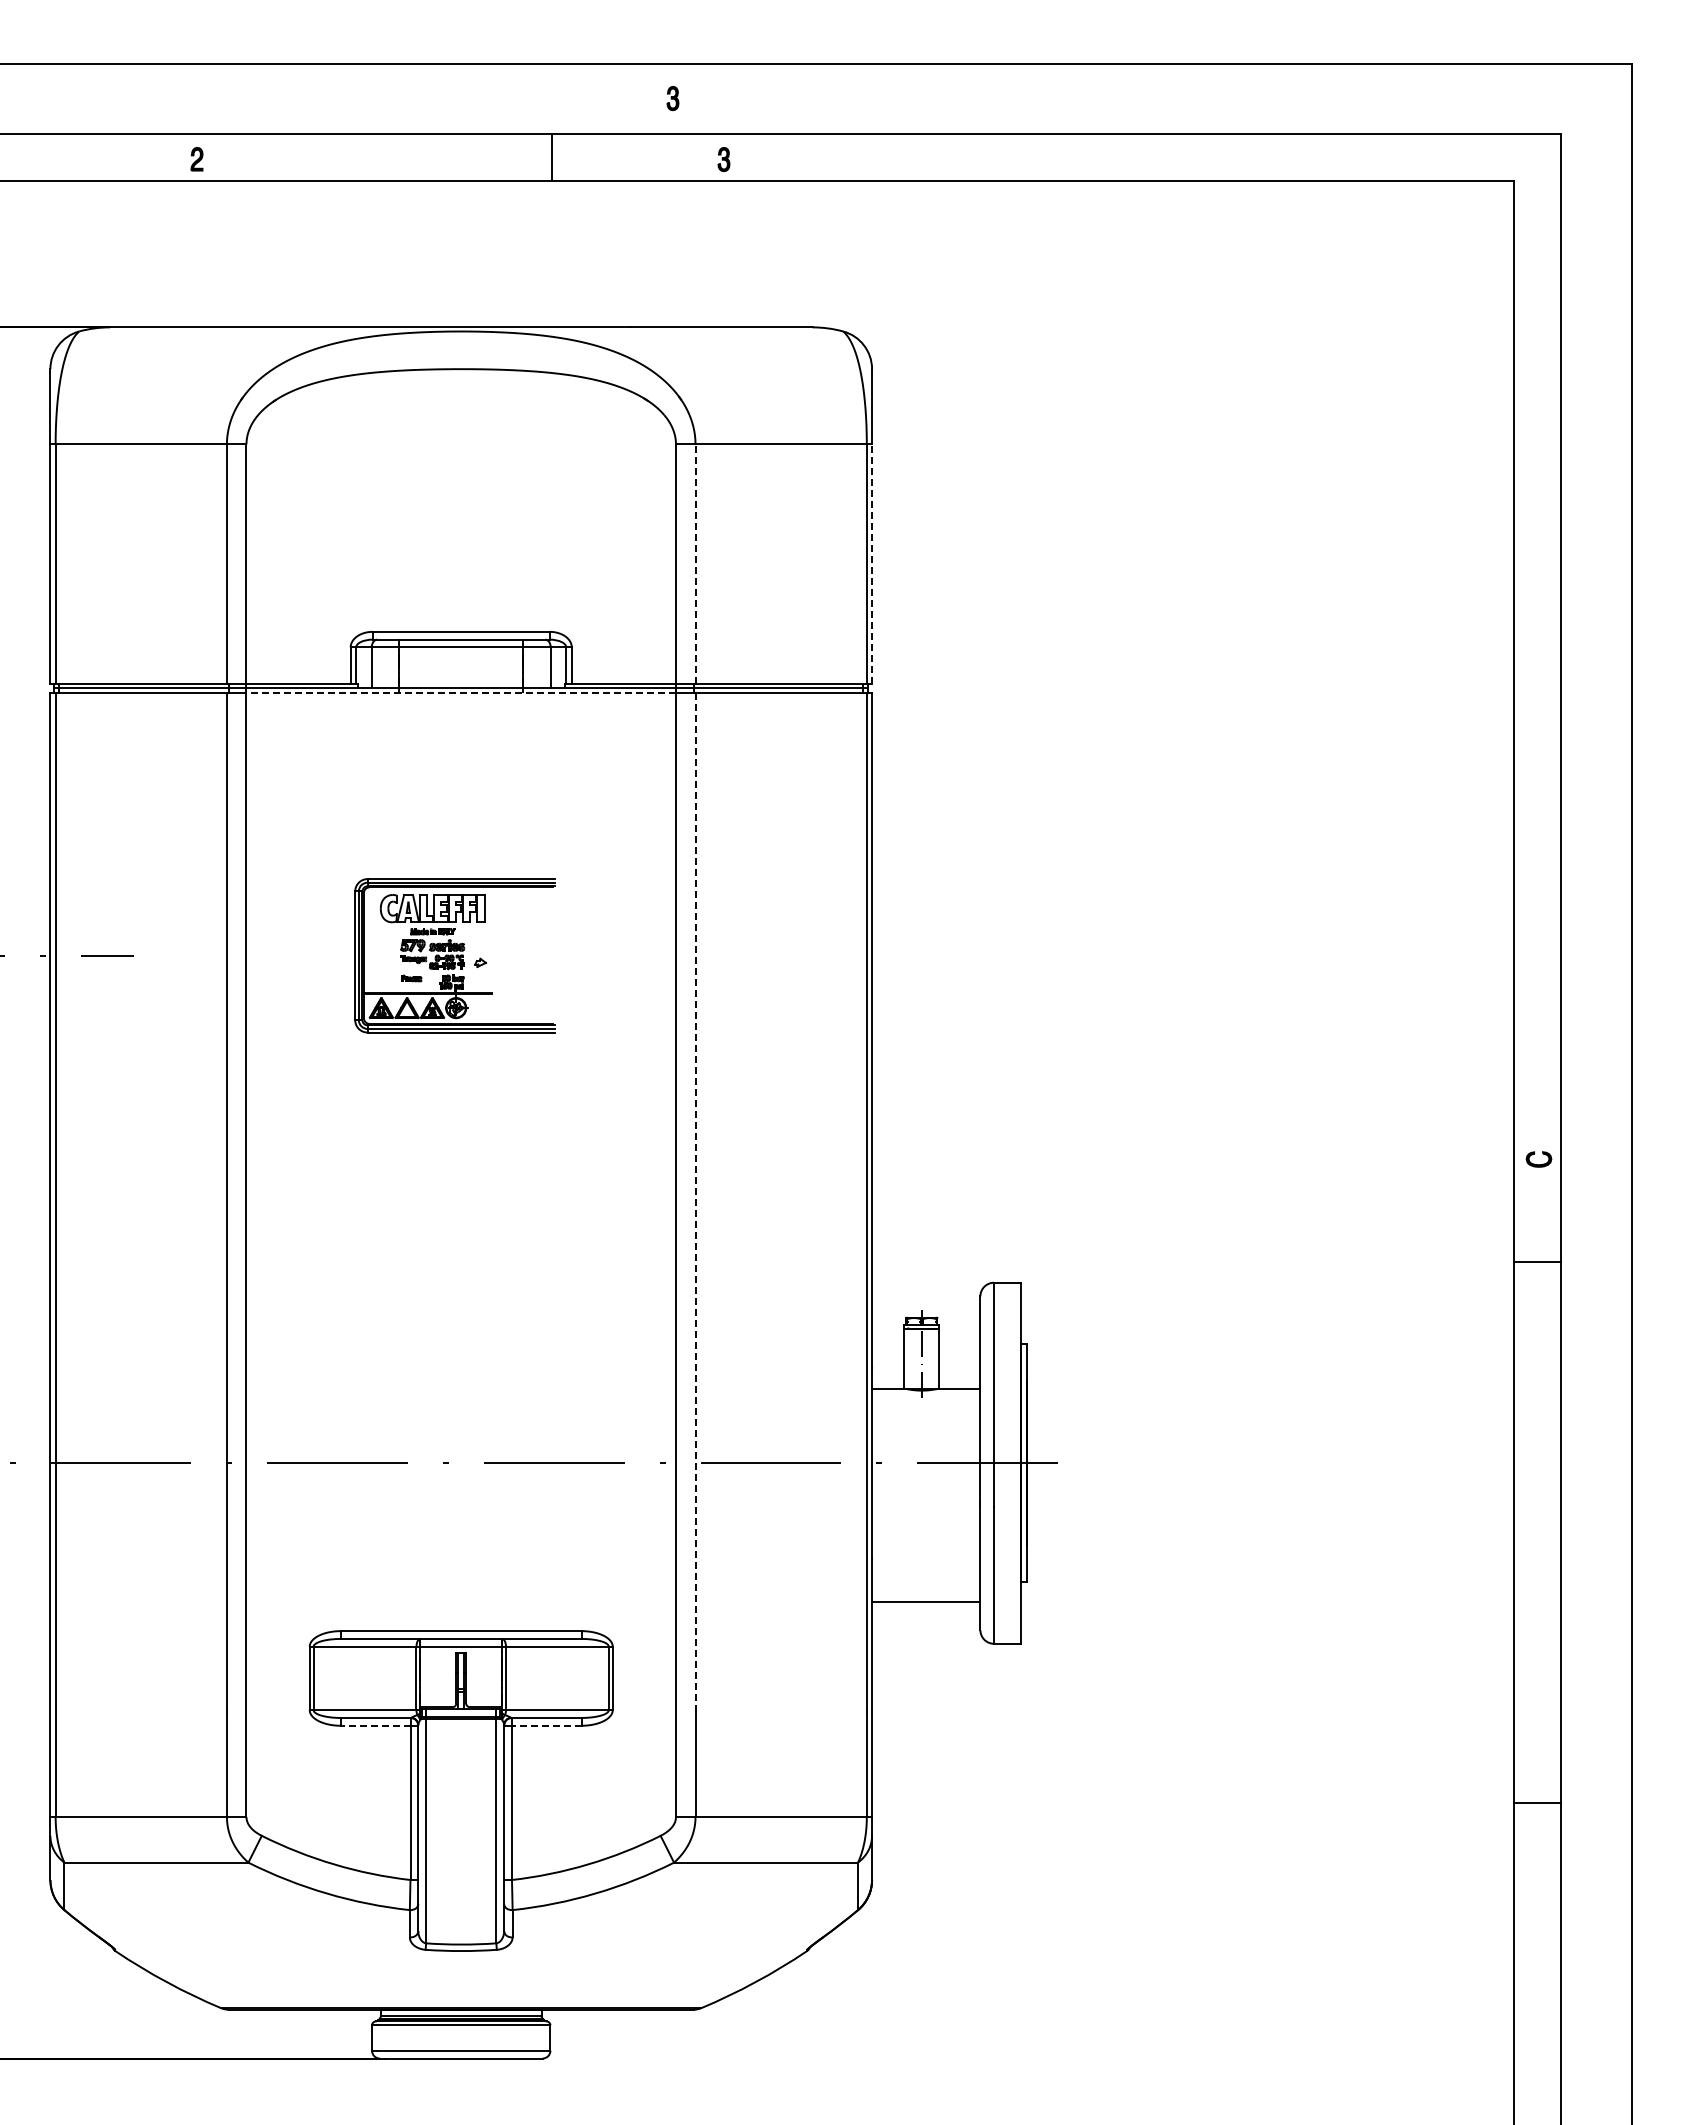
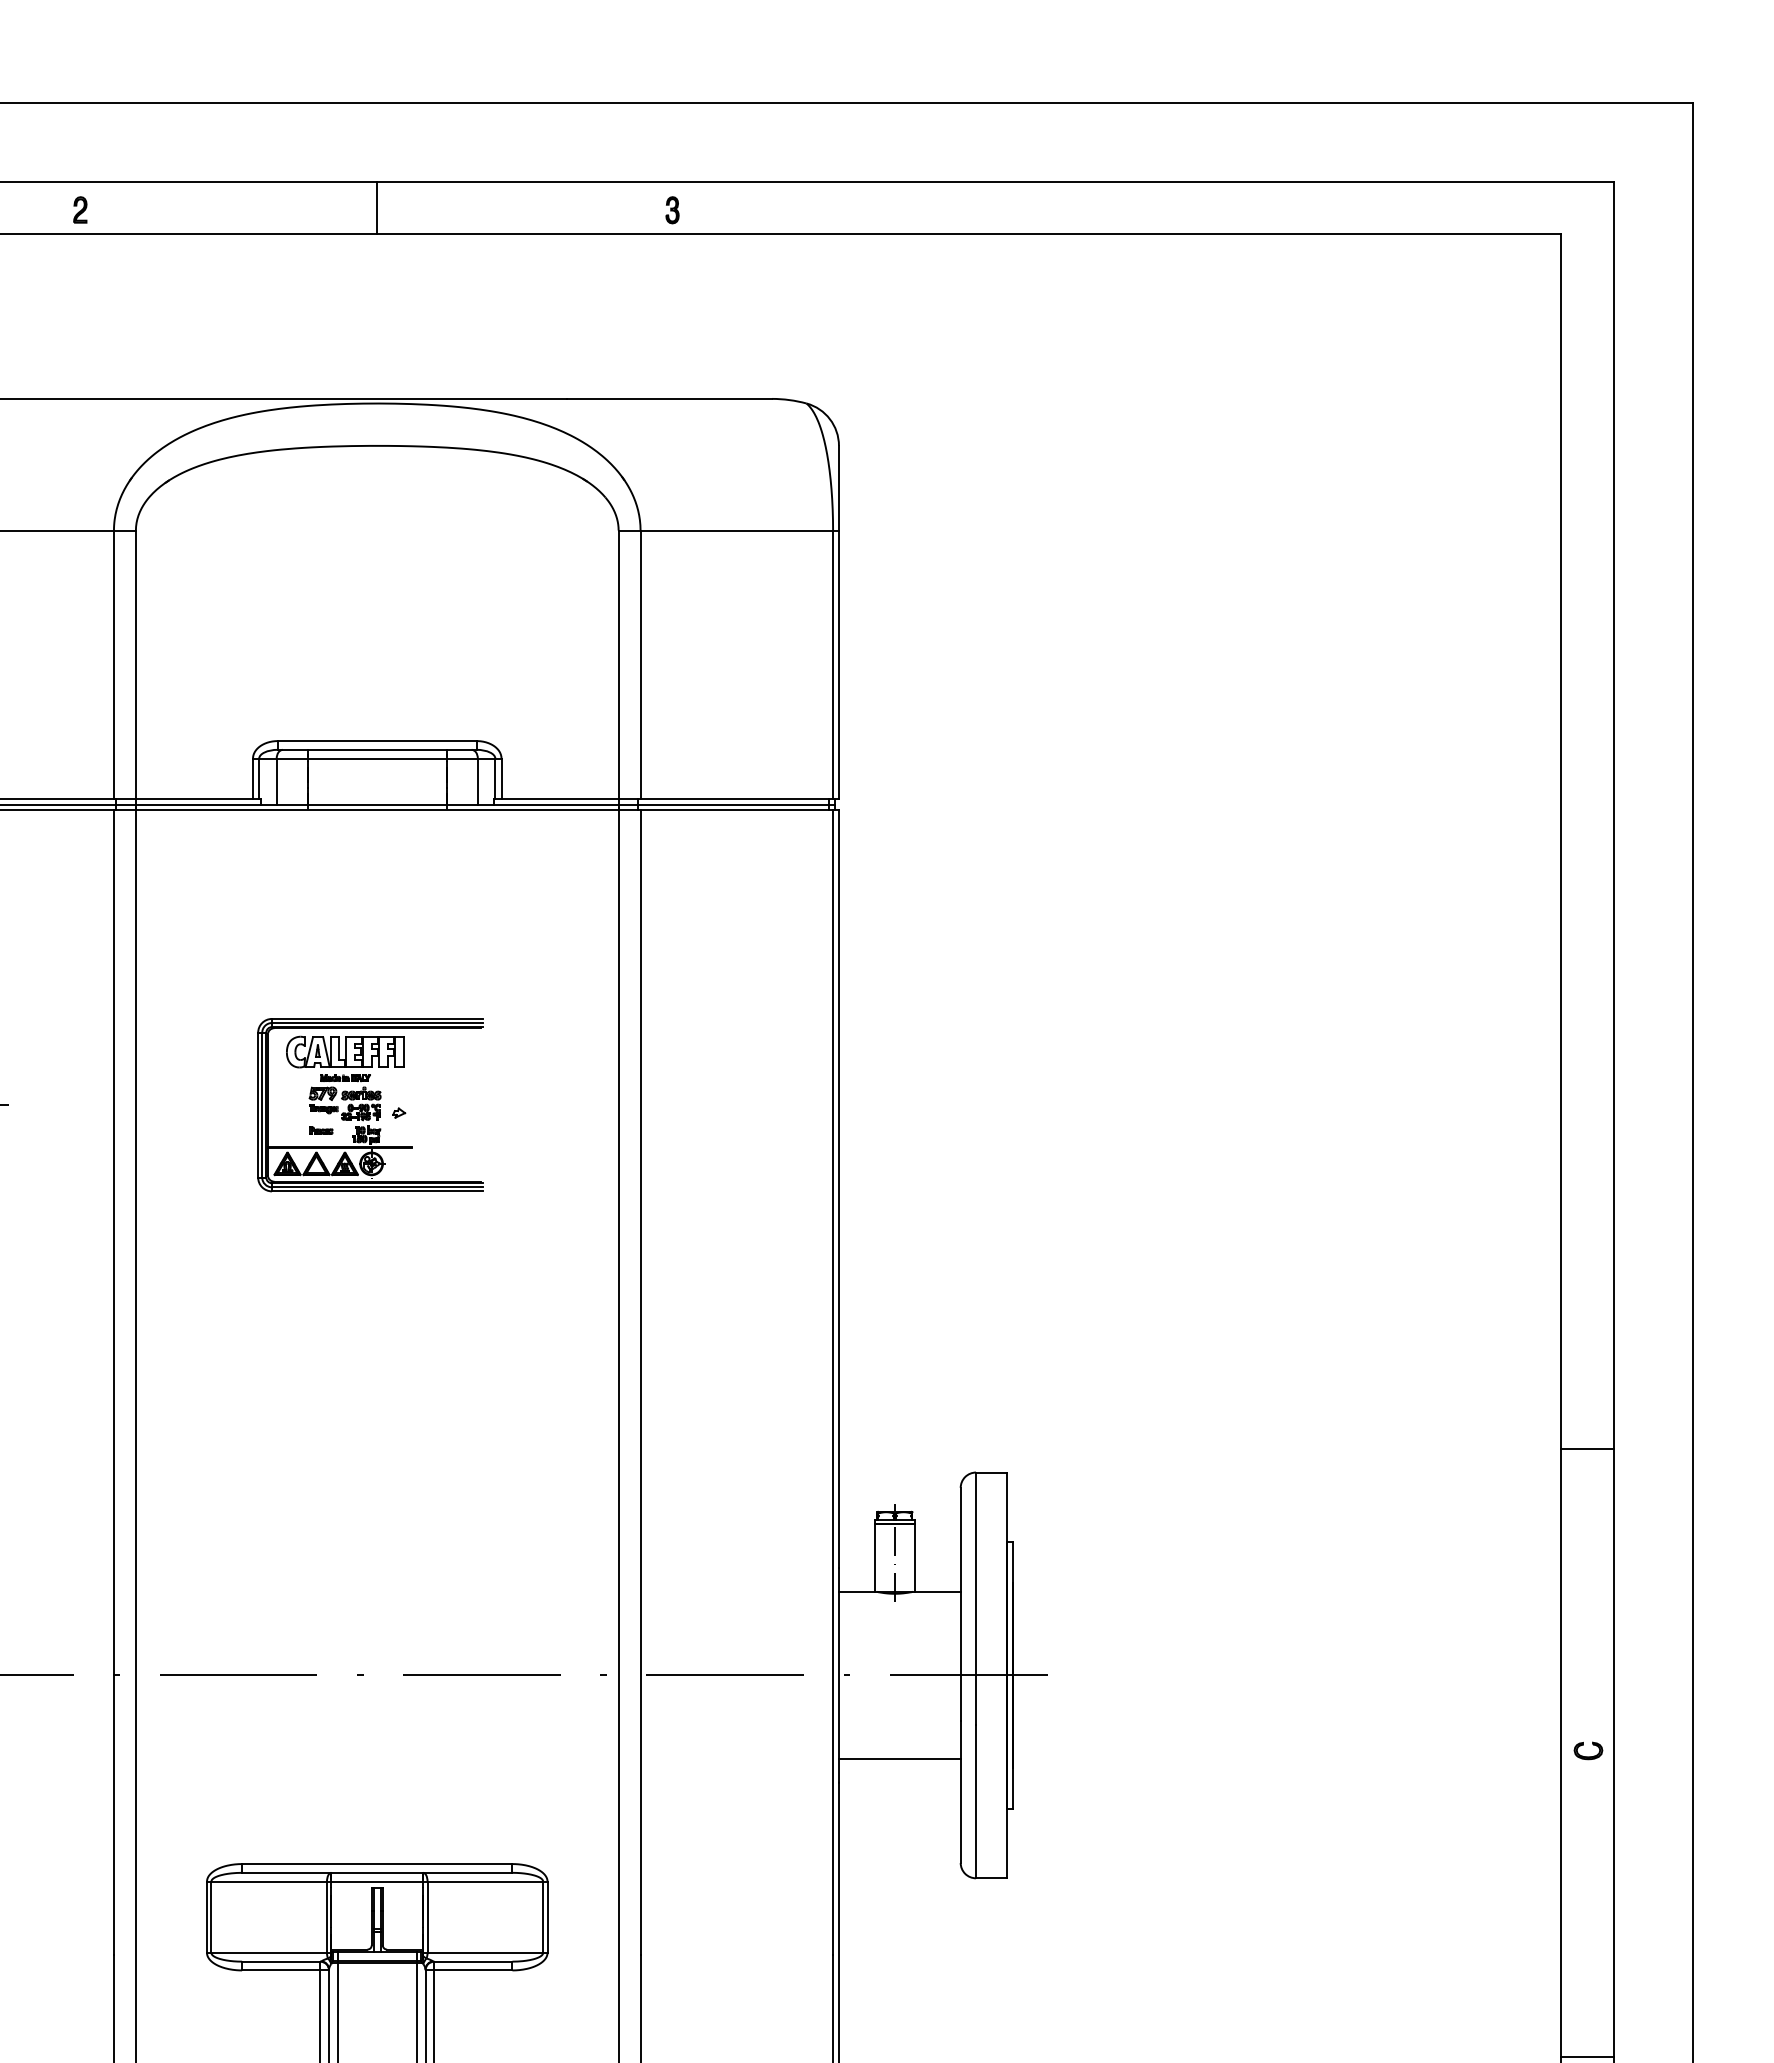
part: (672, 98) -> (614, 141), removed
line: (551, 157) -> (376, 208), moved
line: (695, 564) -> (640, 665), dashed -> solid
line: (872, 564) -> (839, 665), dashed -> solid
line: (461, 693) -> (377, 810), dashed -> solid
part: (1538, 1159) -> (1587, 1750), moved
line: (695, 1202) -> (640, 1382), dashed -> solid
line: (926, 1601) -> (900, 1758), moved
line: (375, 1725) -> (280, 1970), dashed -> solid
line: (546, 1725) -> (473, 1970), dashed -> solid

